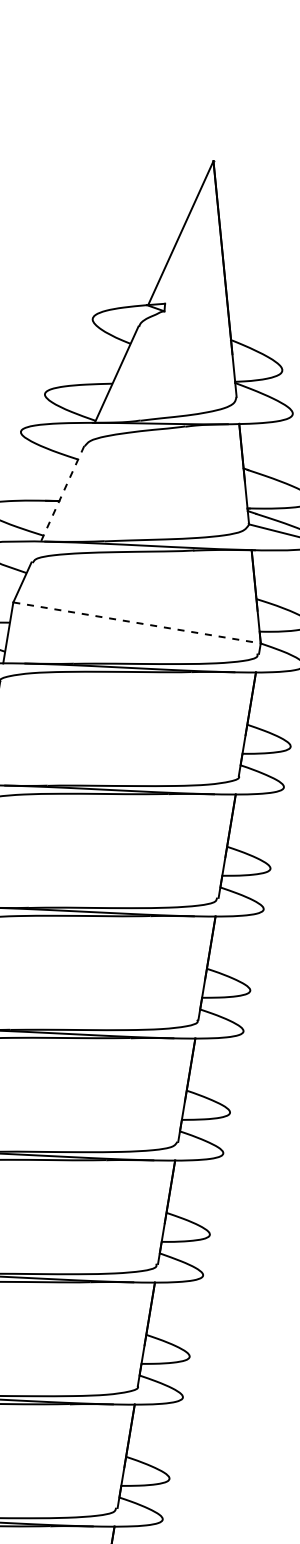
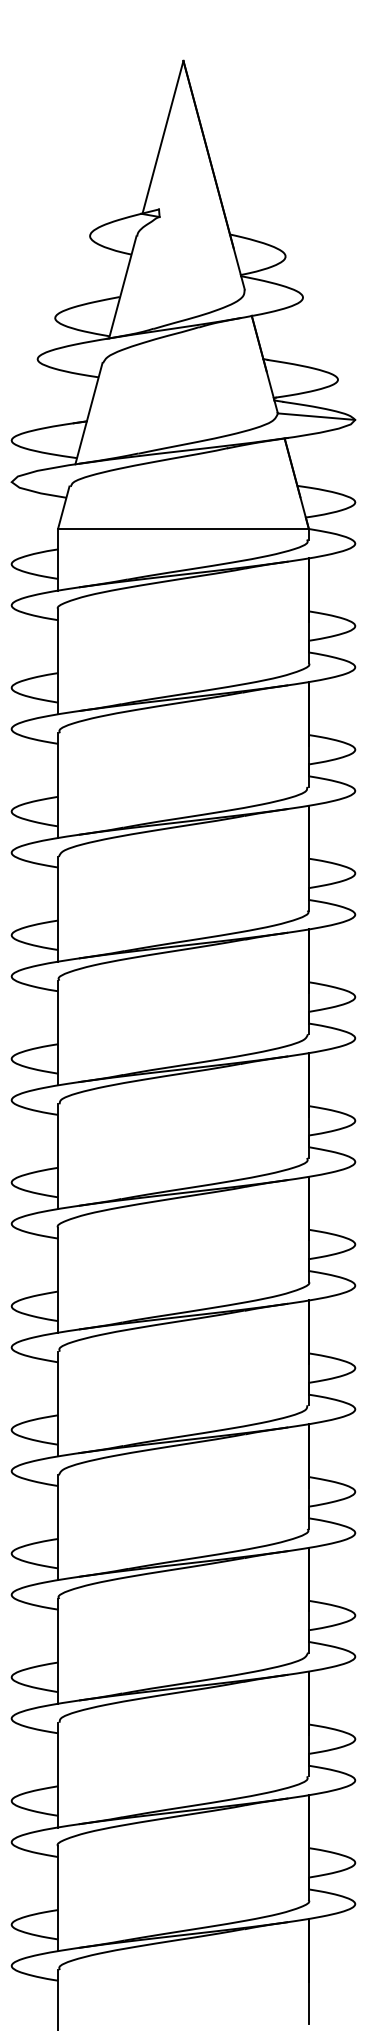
line: (62, 494) -> (88, 414), dashed -> solid
line: (137, 622) -> (183, 528), dashed -> solid

